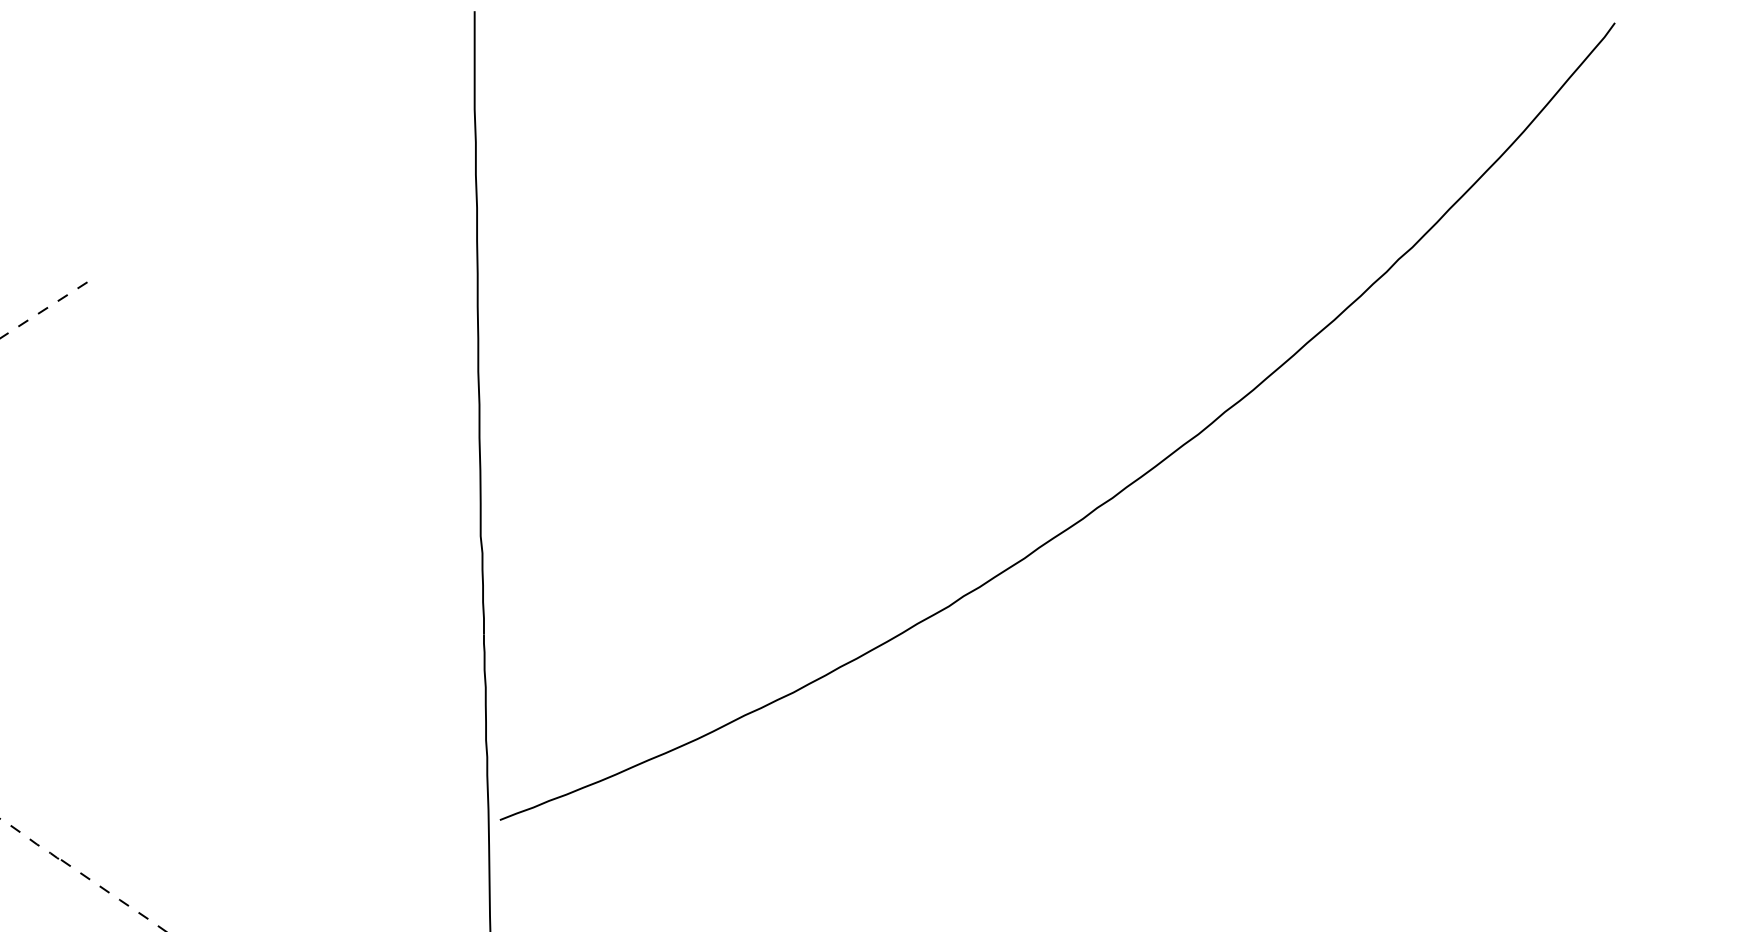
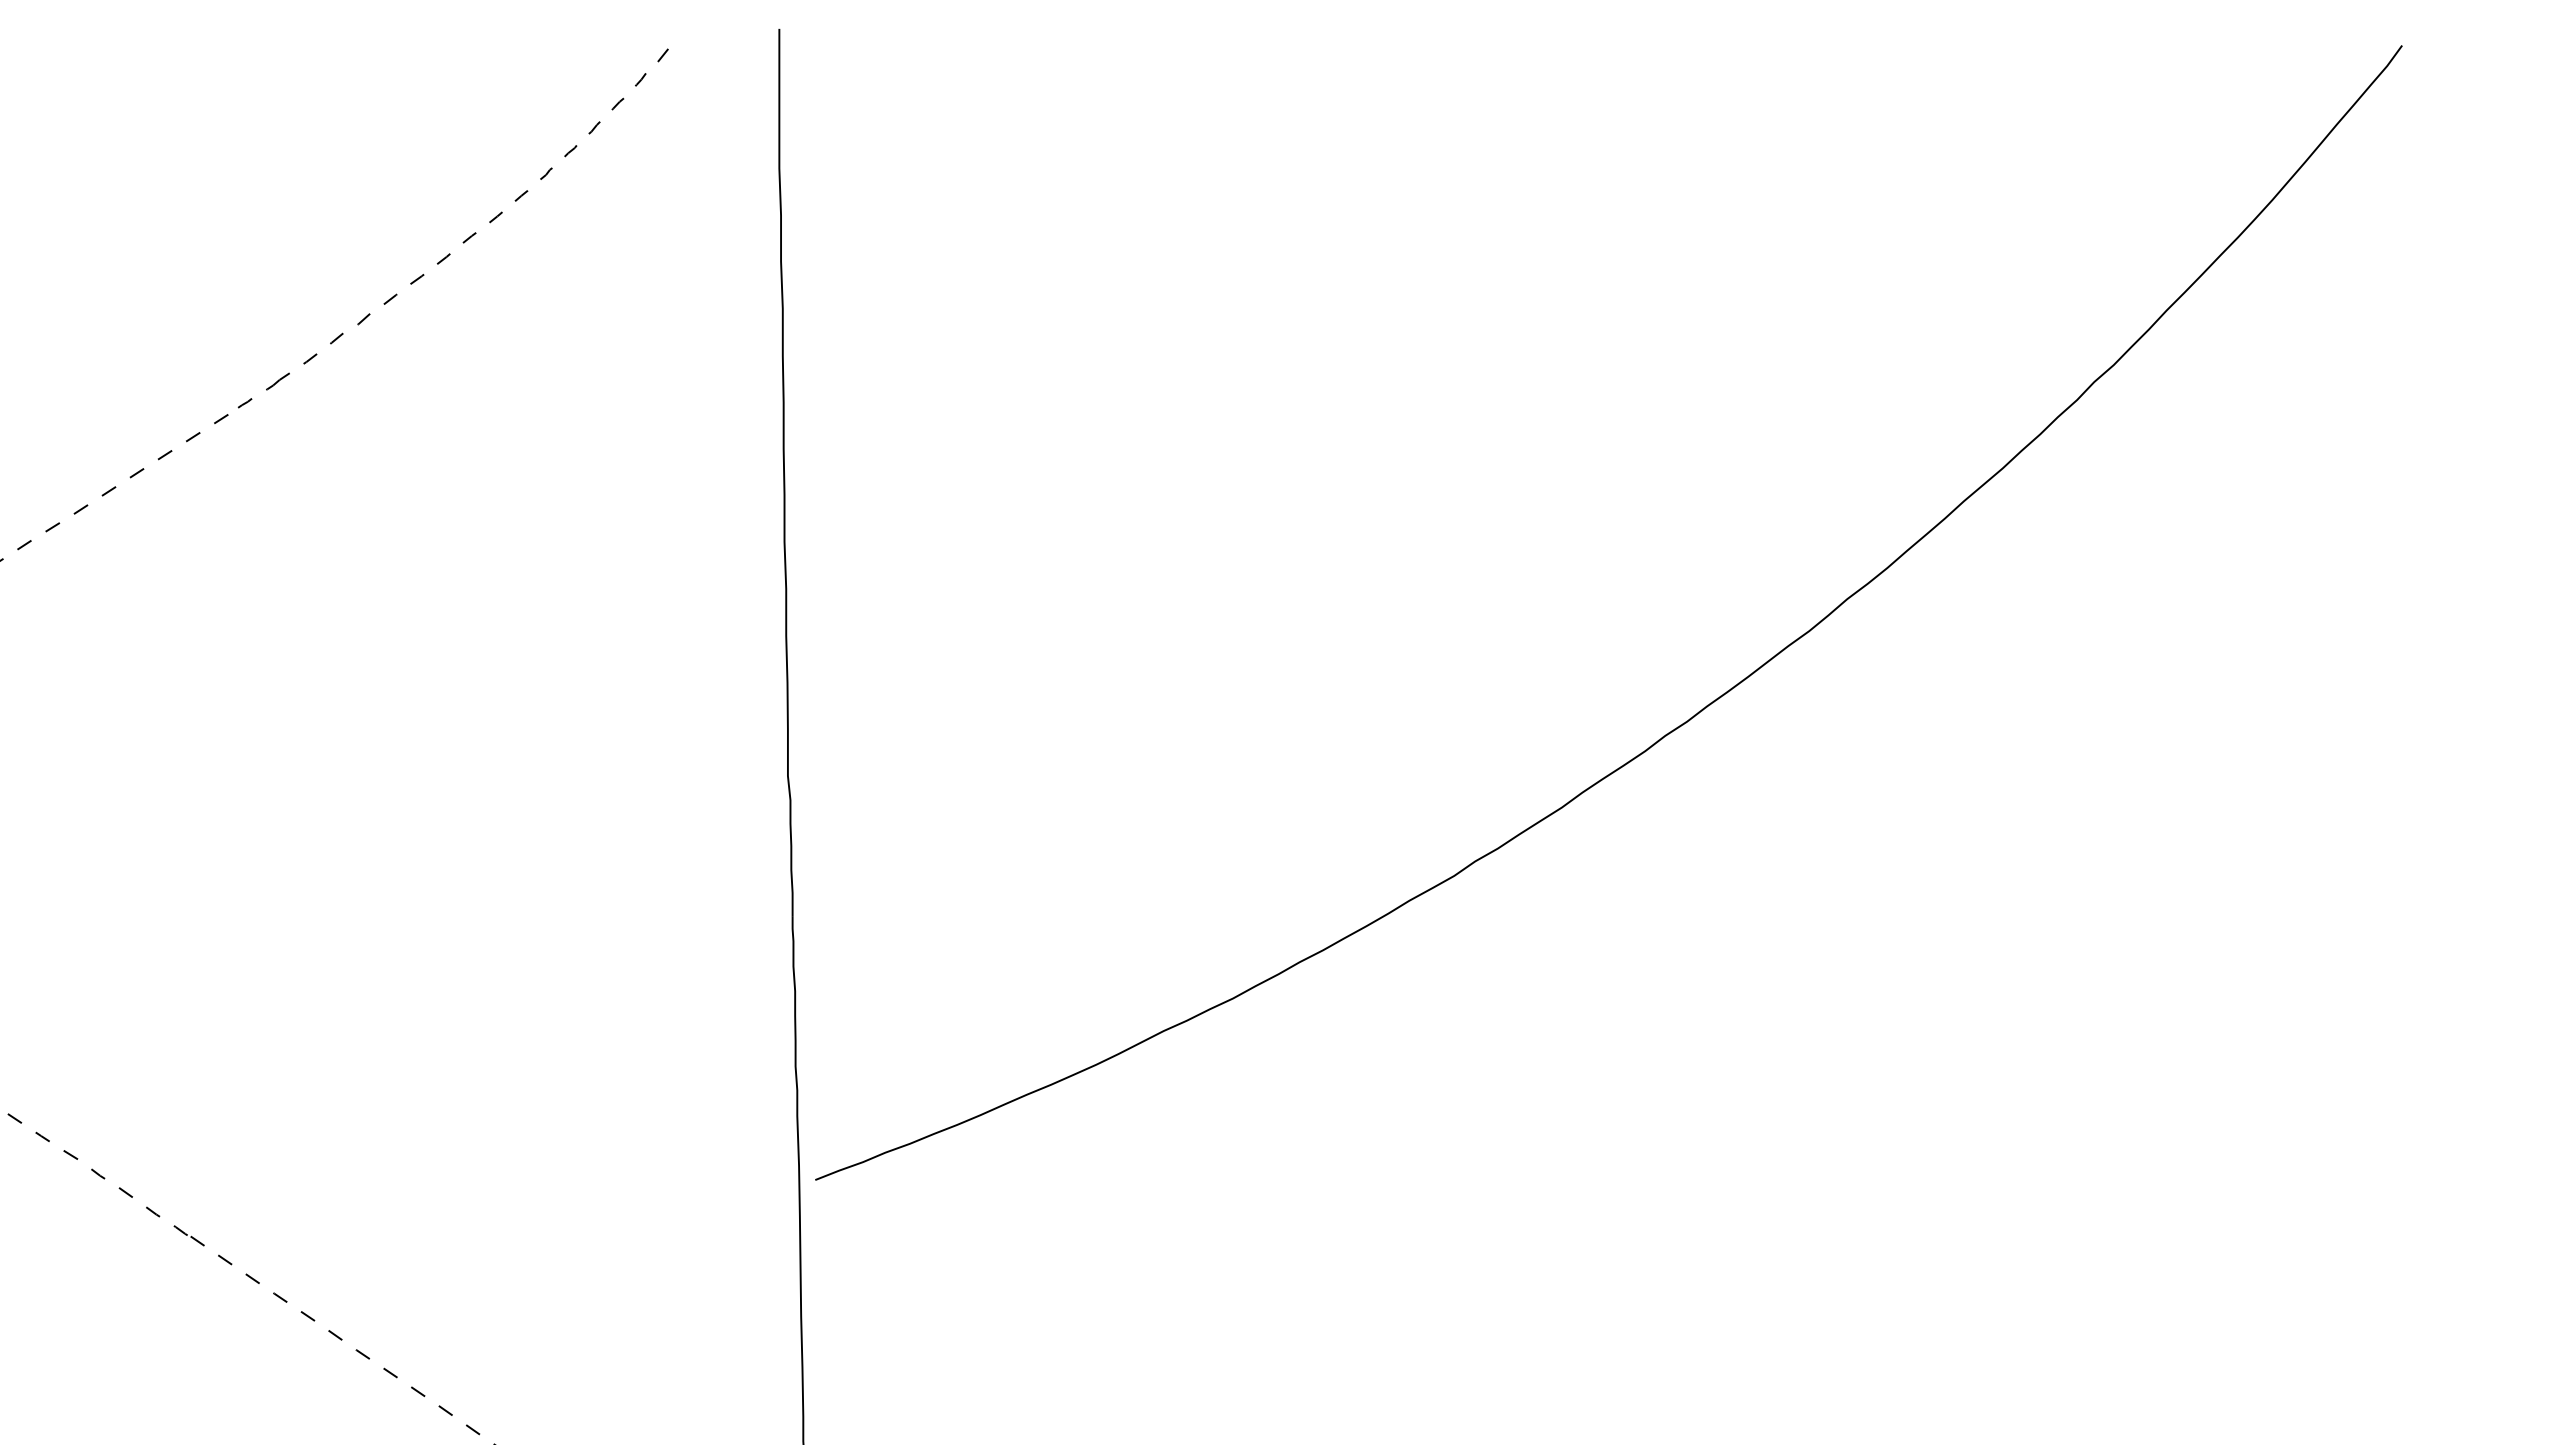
part: (253, 159) -> (464, 240), added

